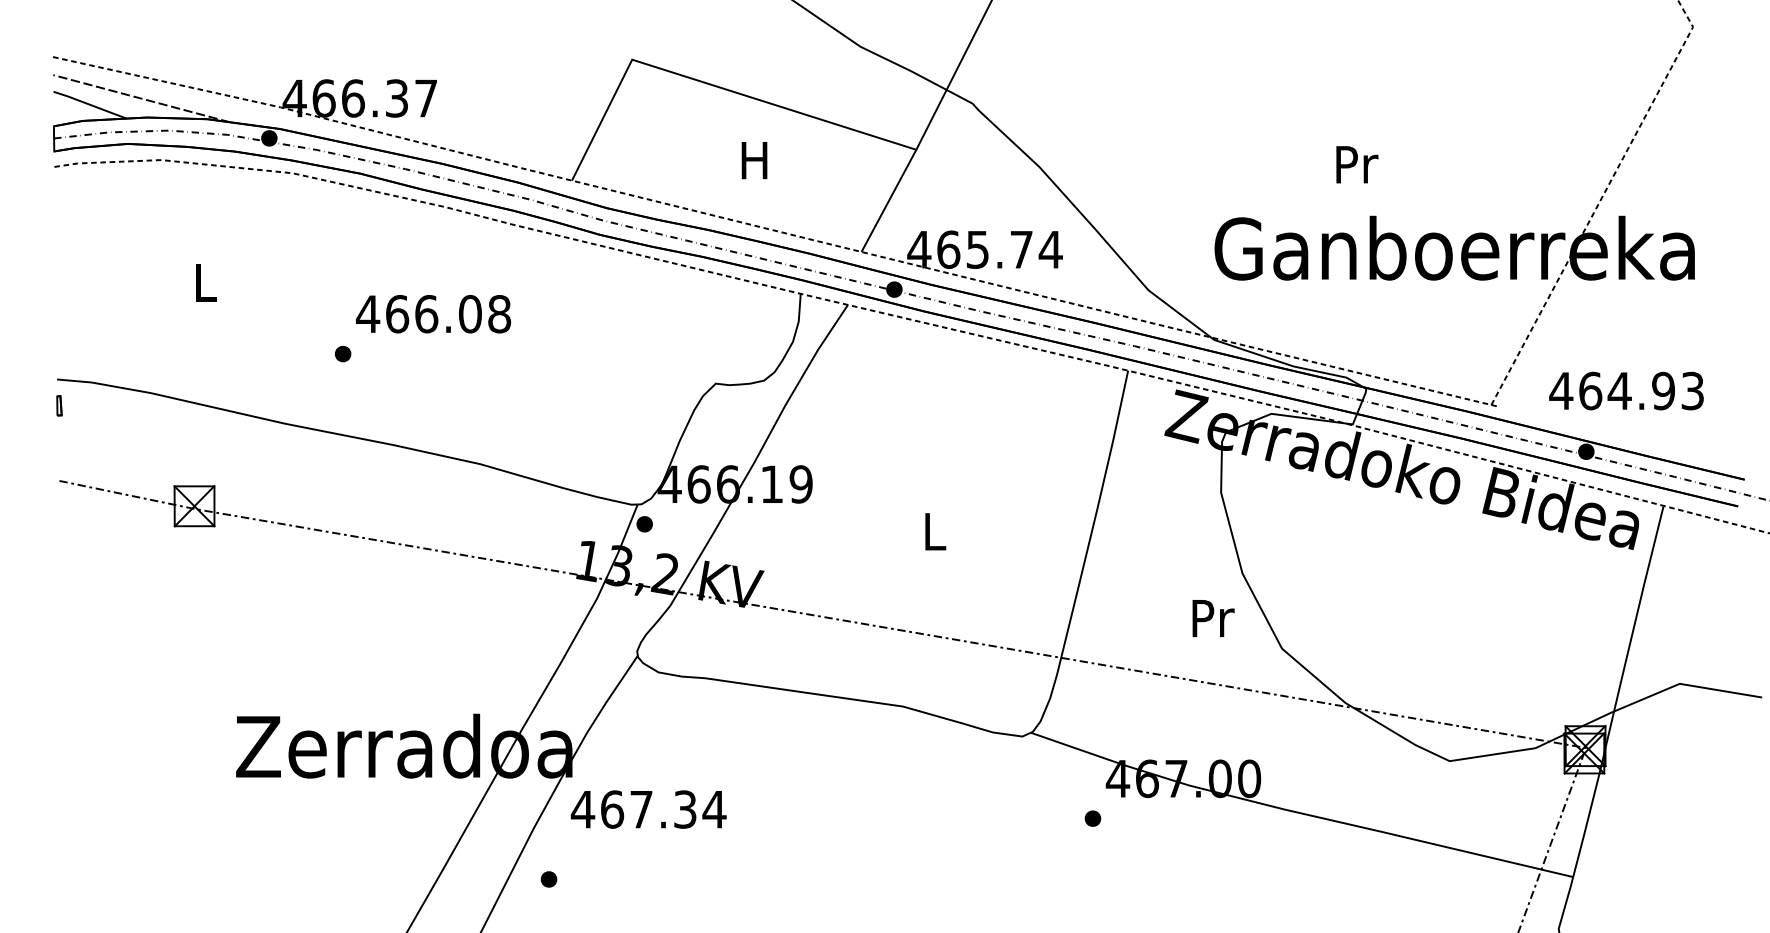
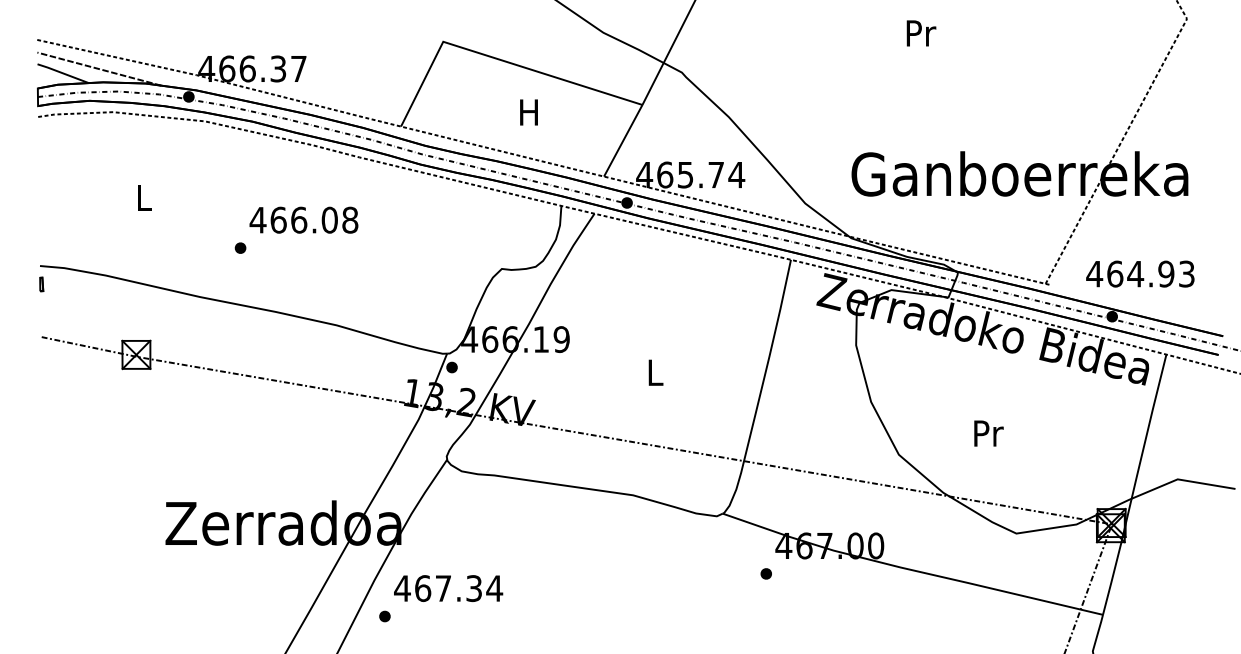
text: (1357, 164) -> (921, 33), moved
text: (1213, 618) -> (988, 433), moved
text: (648, 809) -> (448, 588), moved

